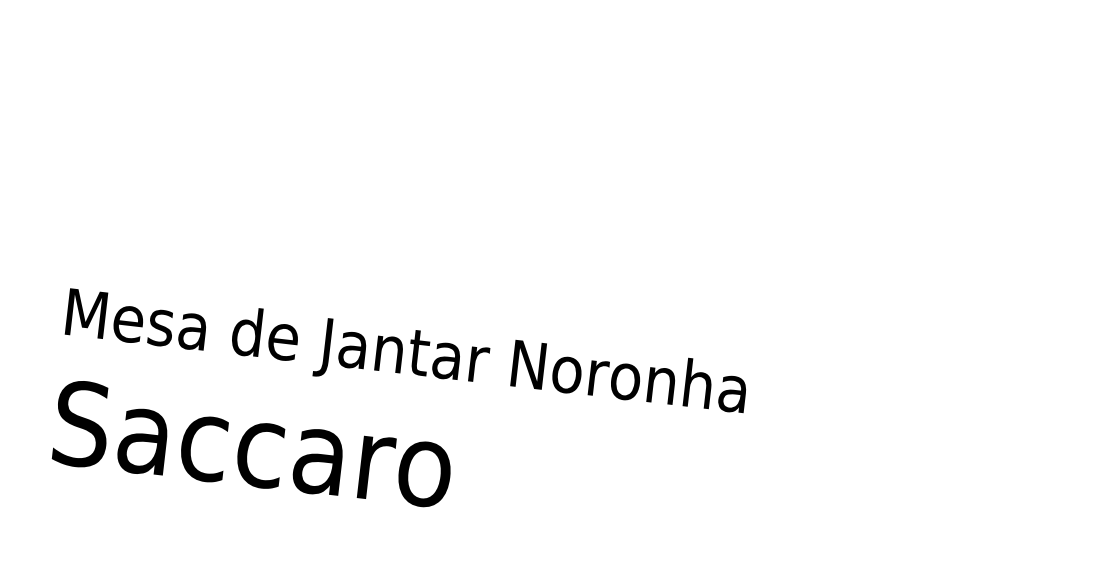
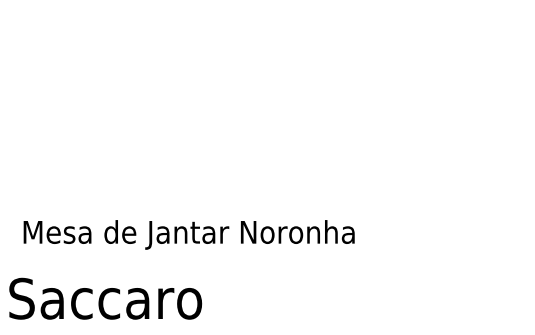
text: (253, 443) -> (105, 298), moved

